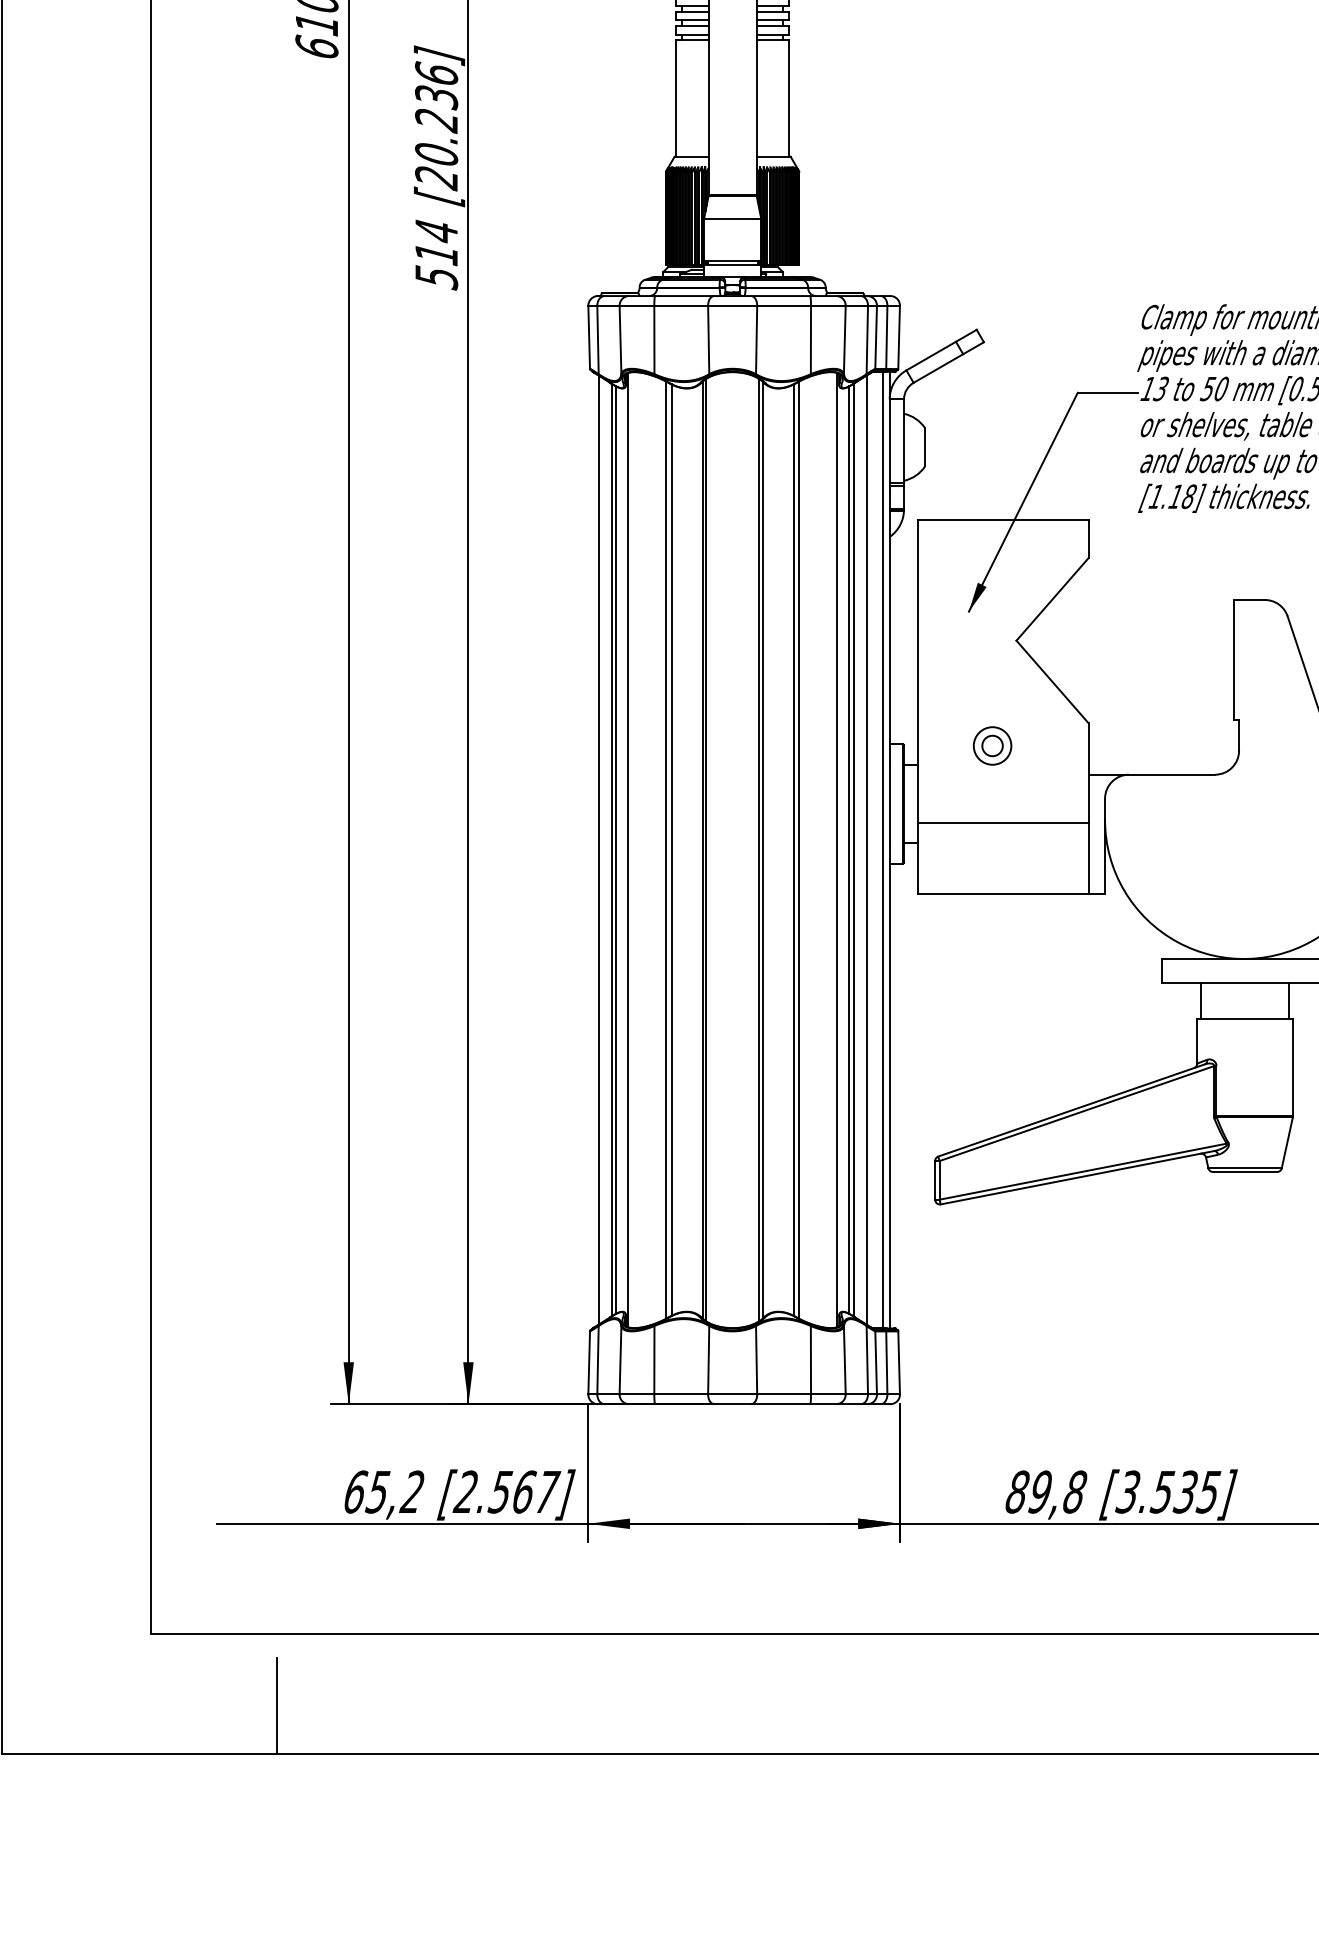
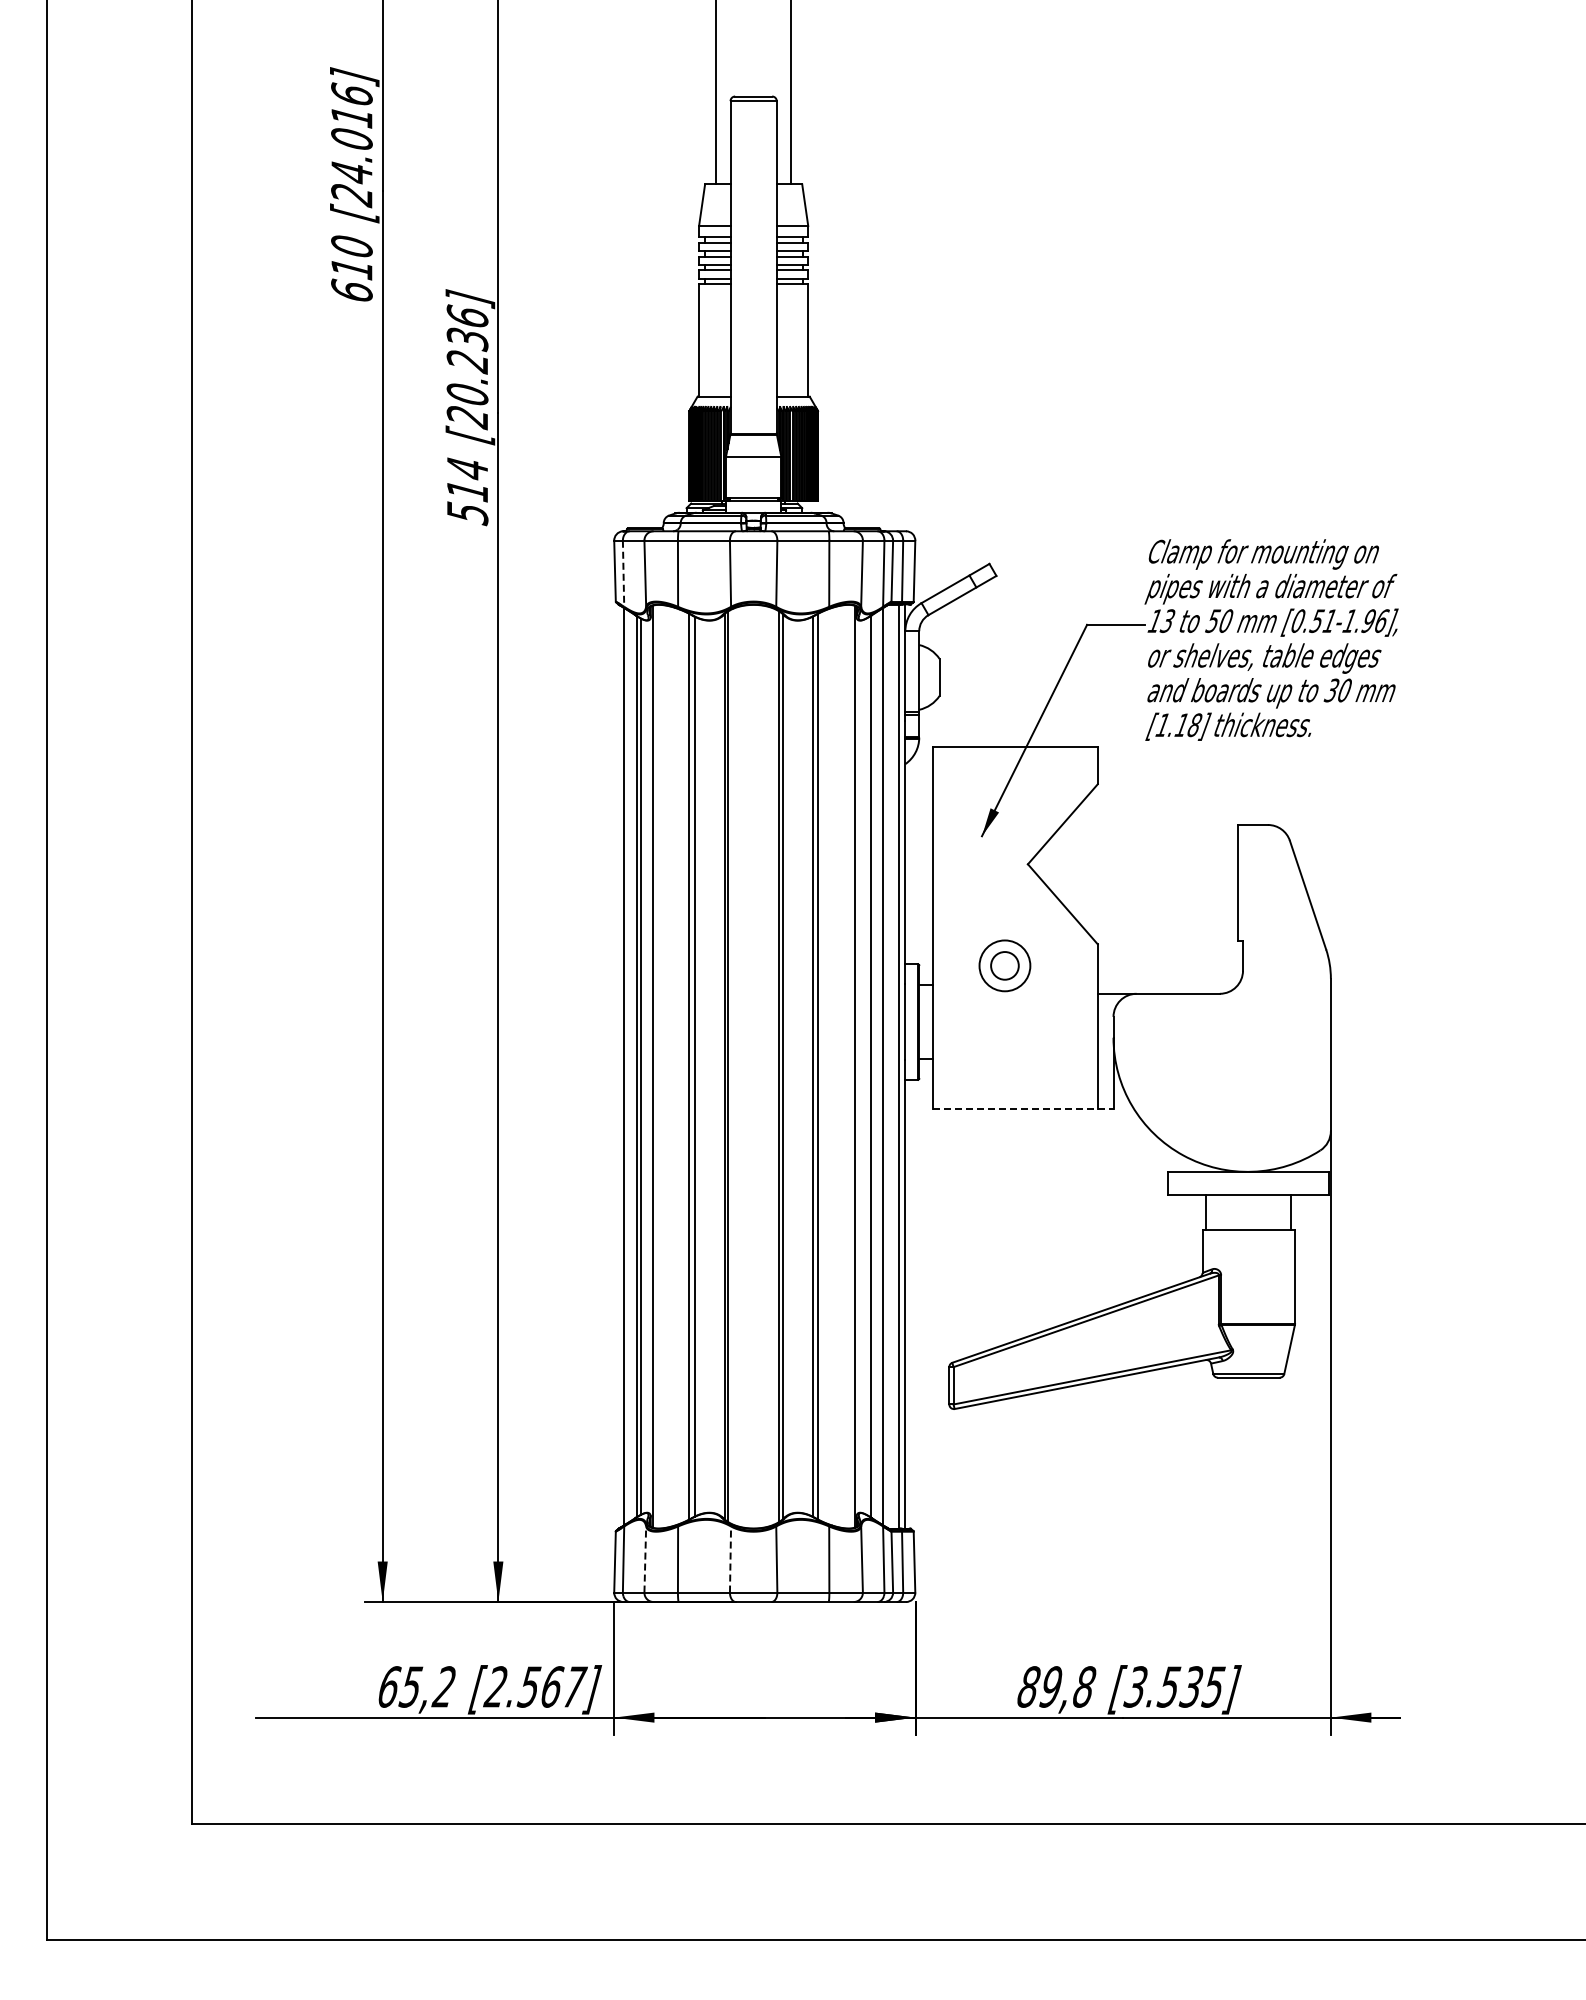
line: (597, 340) -> (623, 574), solid -> dashed
part: (992, 746) -> (1004, 966), size x1.4
line: (1003, 823) -> (1015, 1040), removed
line: (849, 849) -> (866, 1066), removed
line: (1011, 894) -> (1023, 1109), solid -> dashed
line: (620, 1360) -> (645, 1559), solid -> dashed
line: (708, 1360) -> (730, 1559), solid -> dashed
line: (277, 1705) -> (313, 1893), removed

